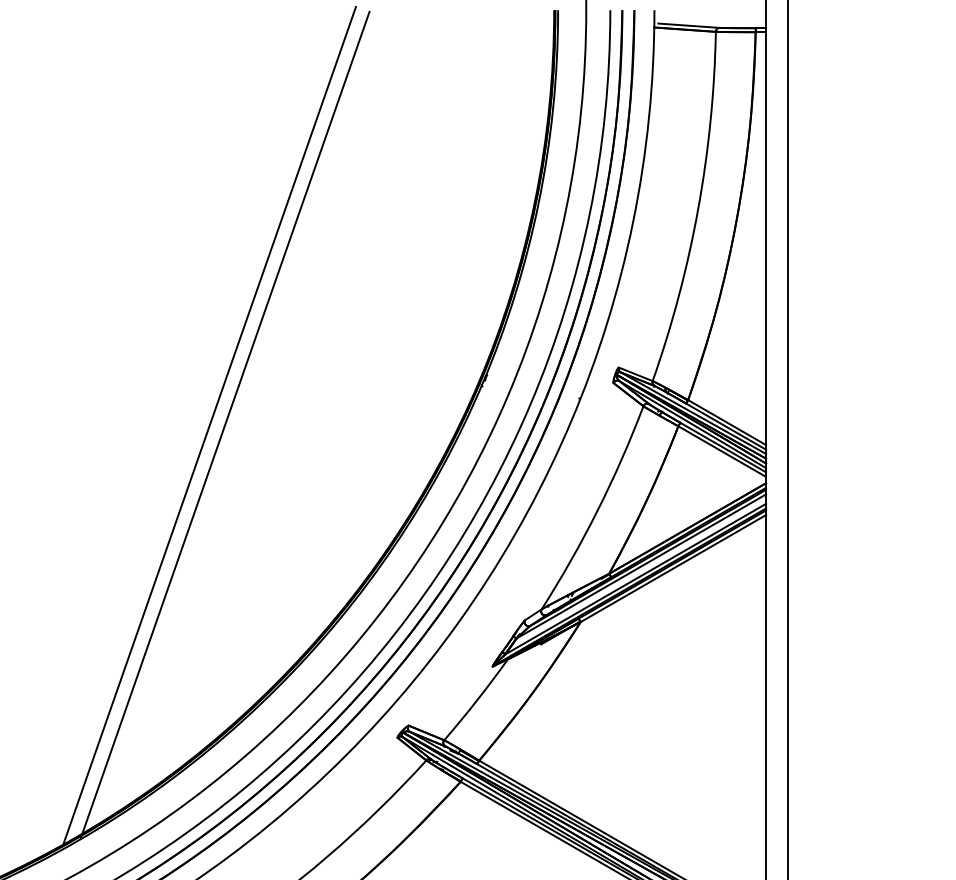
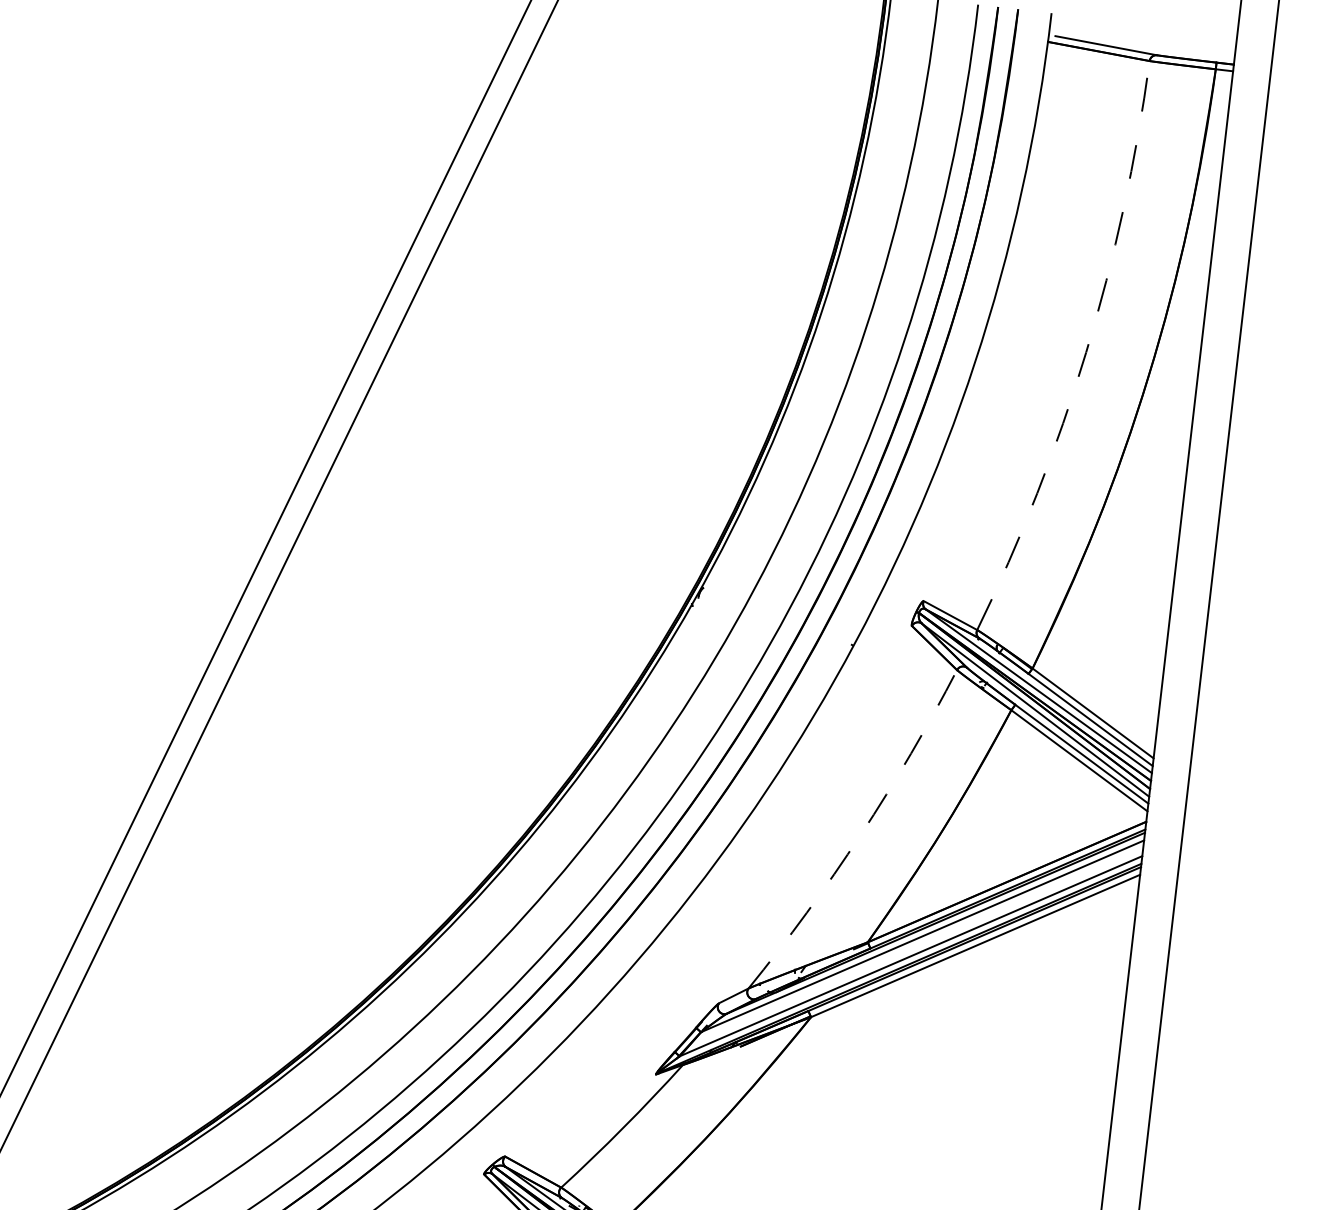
arc: (698, 209) -> (1086, 353), solid -> dashed
arc: (597, 510) -> (860, 834), solid -> dashed

